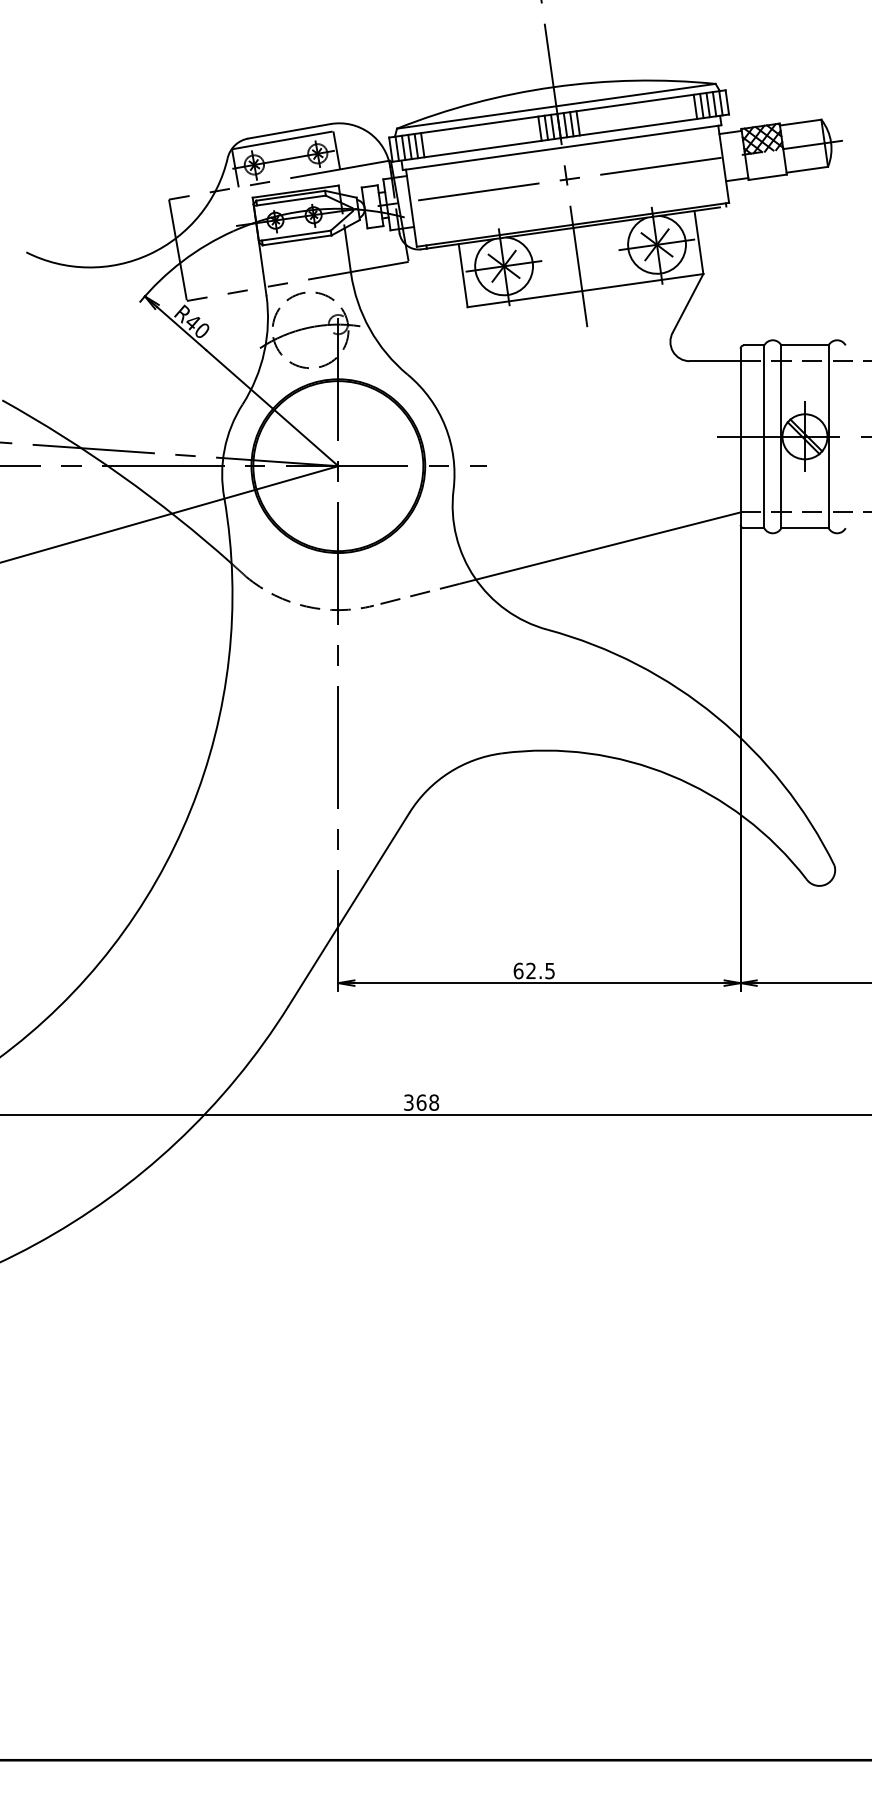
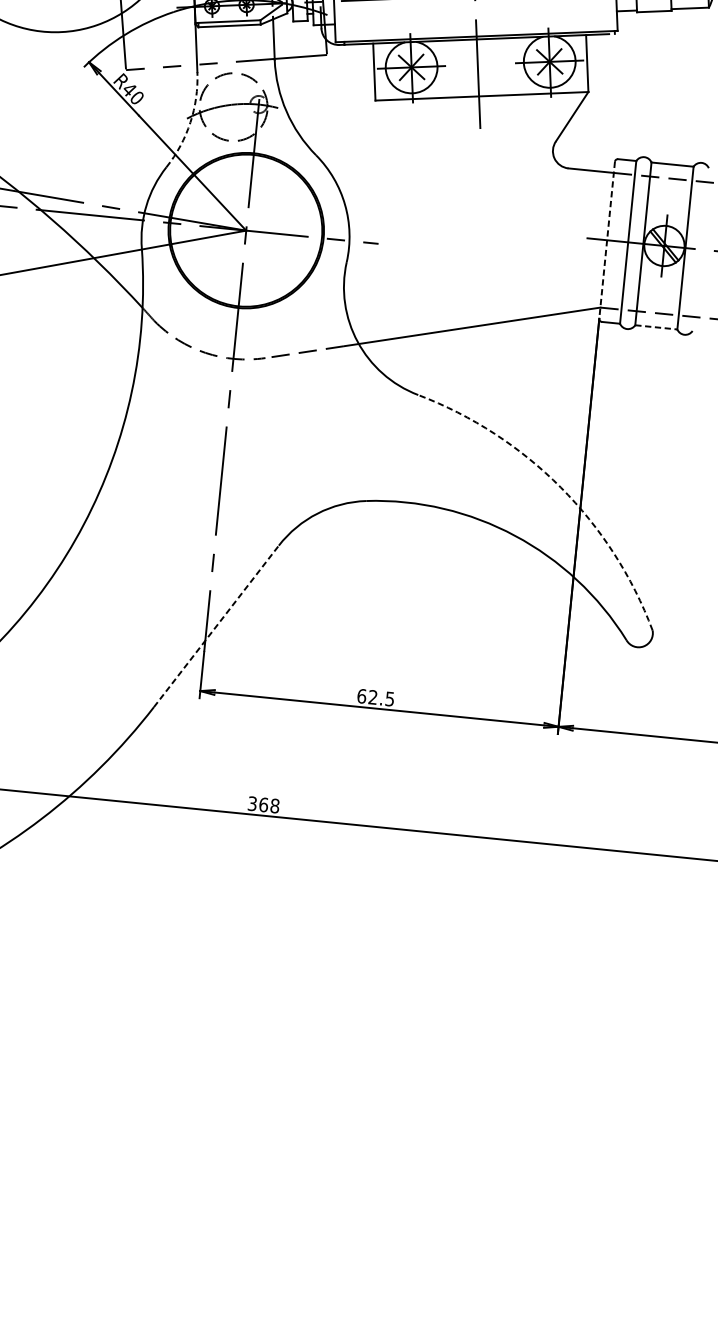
arc: (264, 352) -> (190, 122), solid -> dashed
line: (740, 437) -> (606, 240), solid -> dashed
line: (804, 528) -> (655, 327), solid -> dashed
arc: (716, 716) -> (560, 487), solid -> dashed
line: (349, 909) -> (216, 626), solid -> dashed

